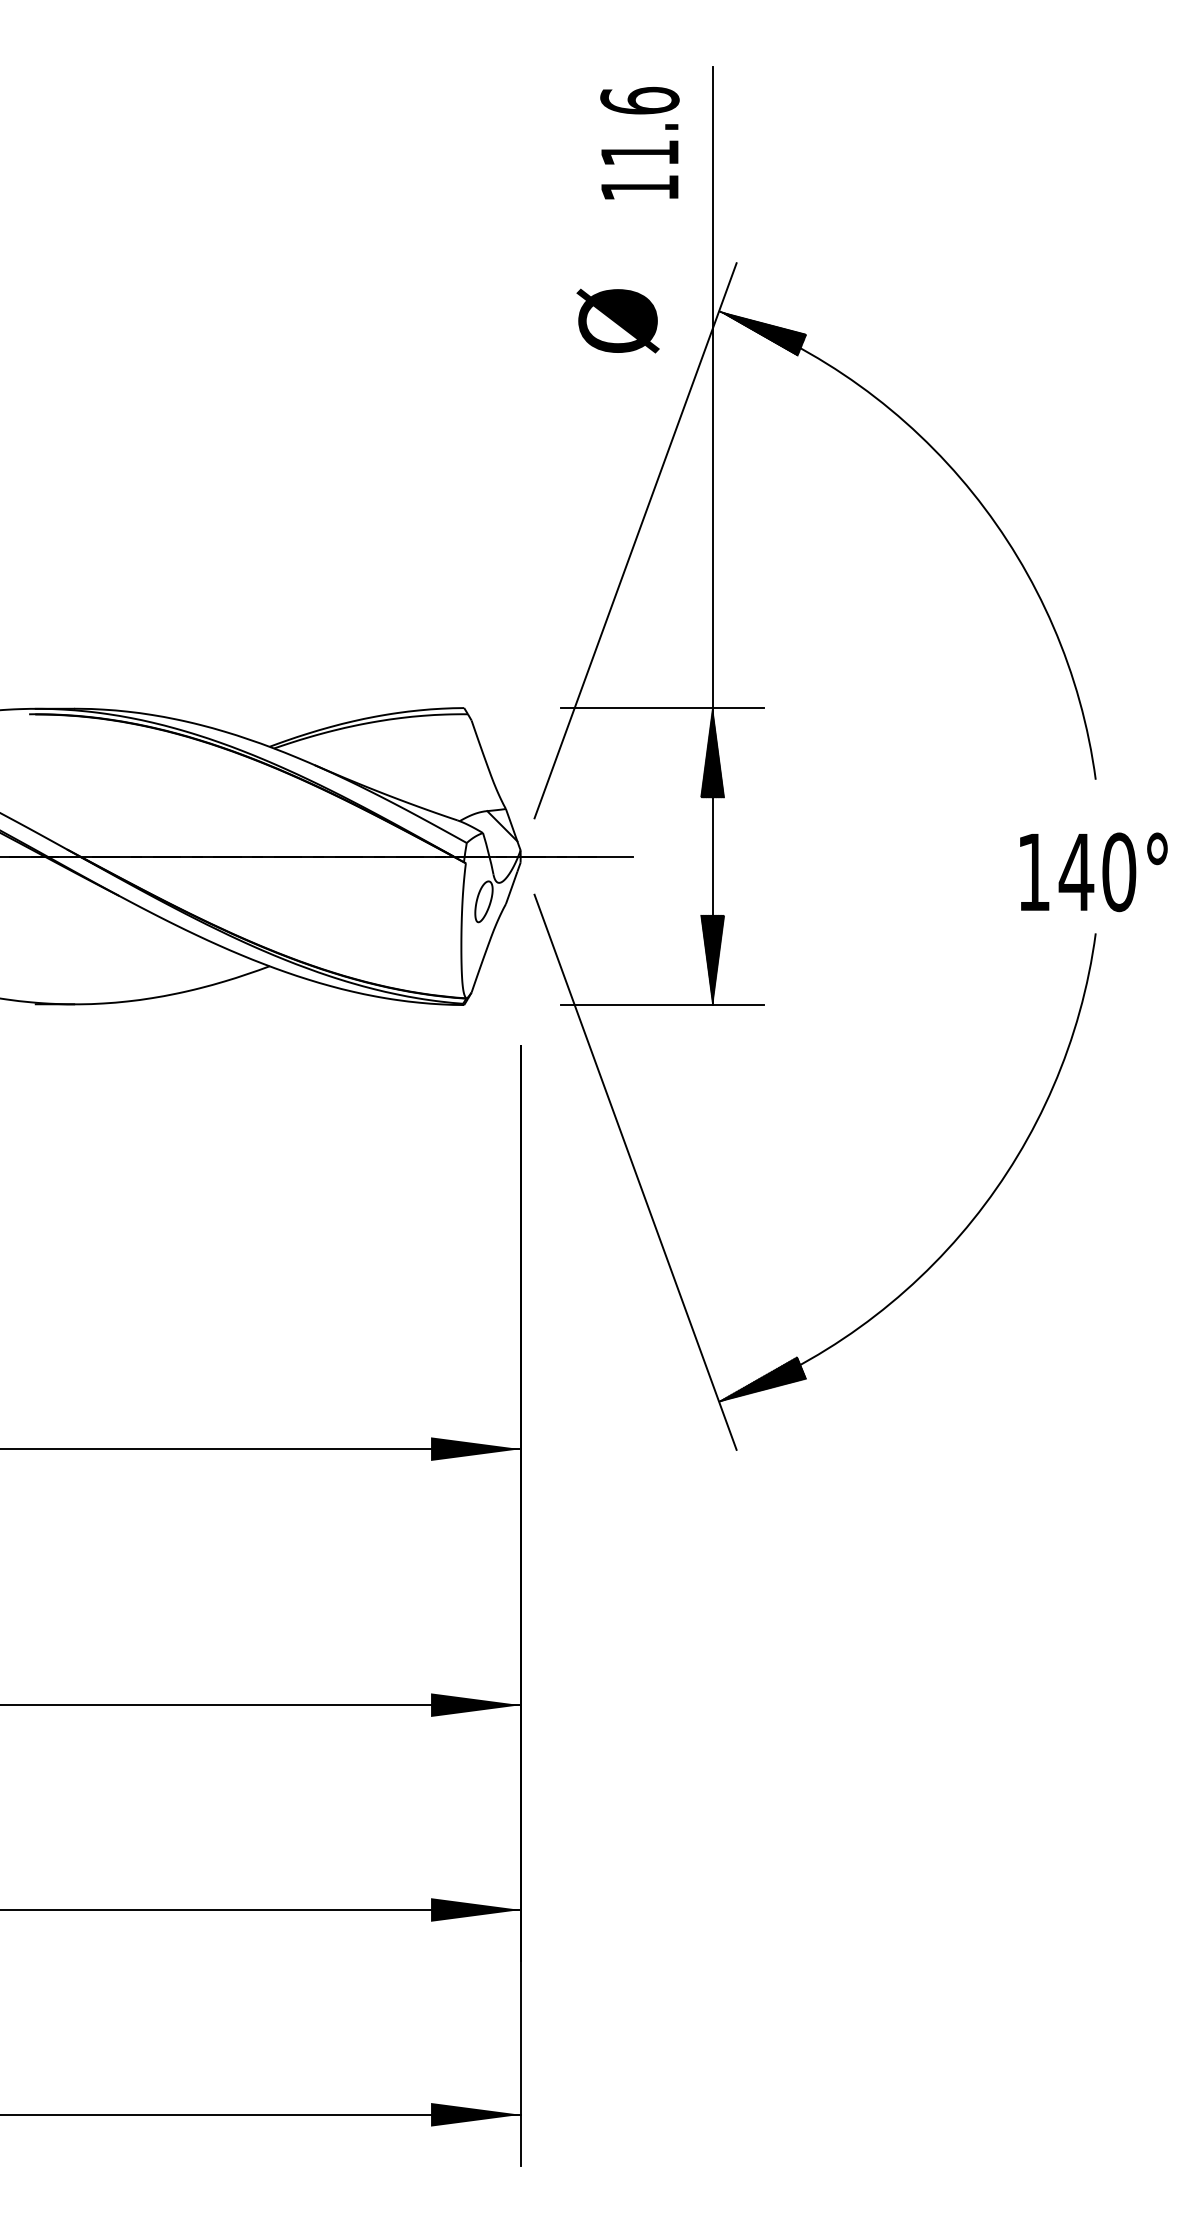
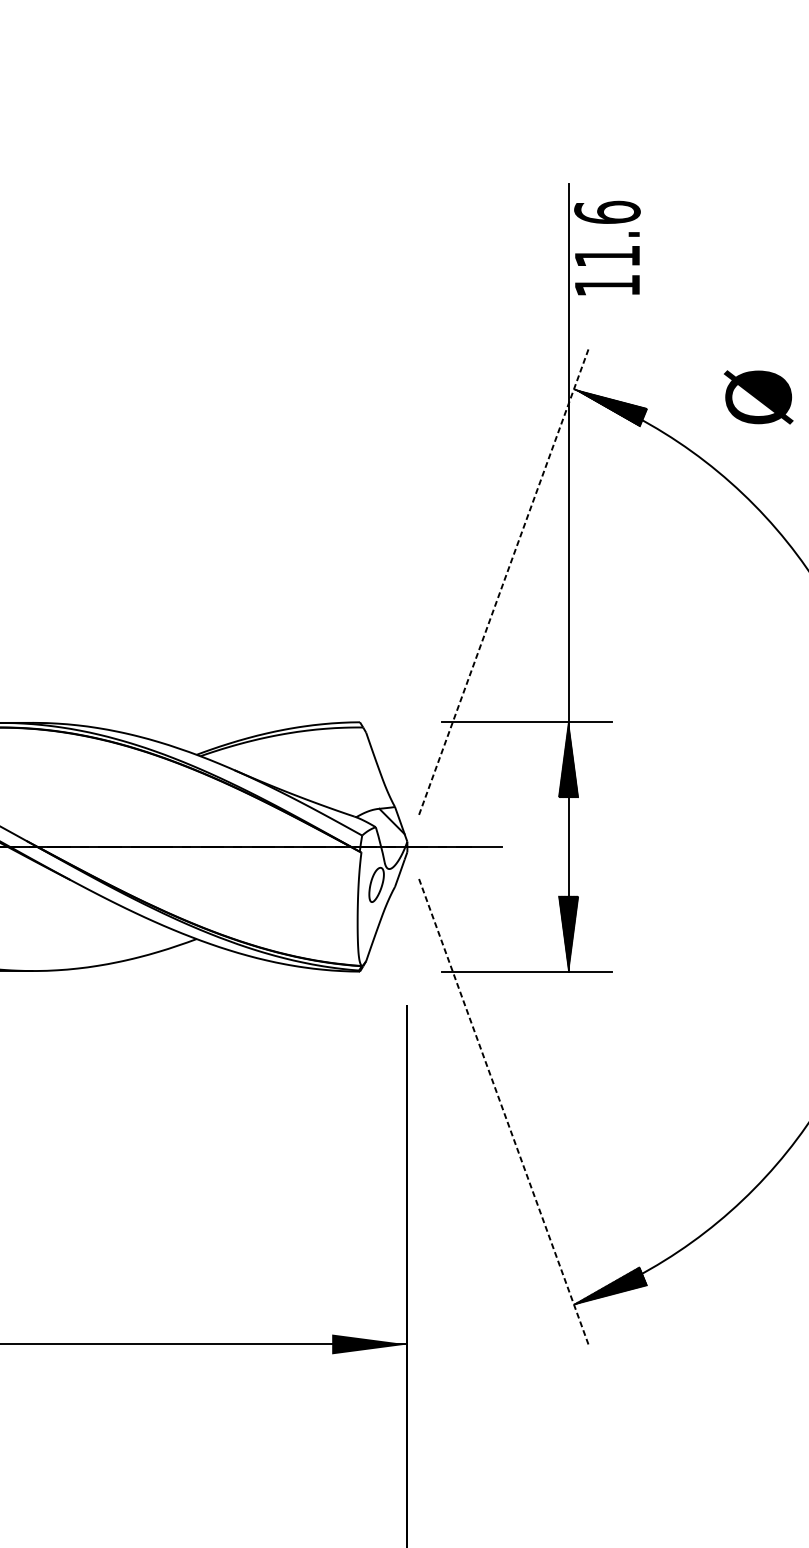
text: (639, 143) -> (607, 248), moved
text: (617, 320) -> (758, 396), moved
line: (635, 540) -> (503, 581), solid -> dashed
line: (635, 1172) -> (503, 1112), solid -> dashed

